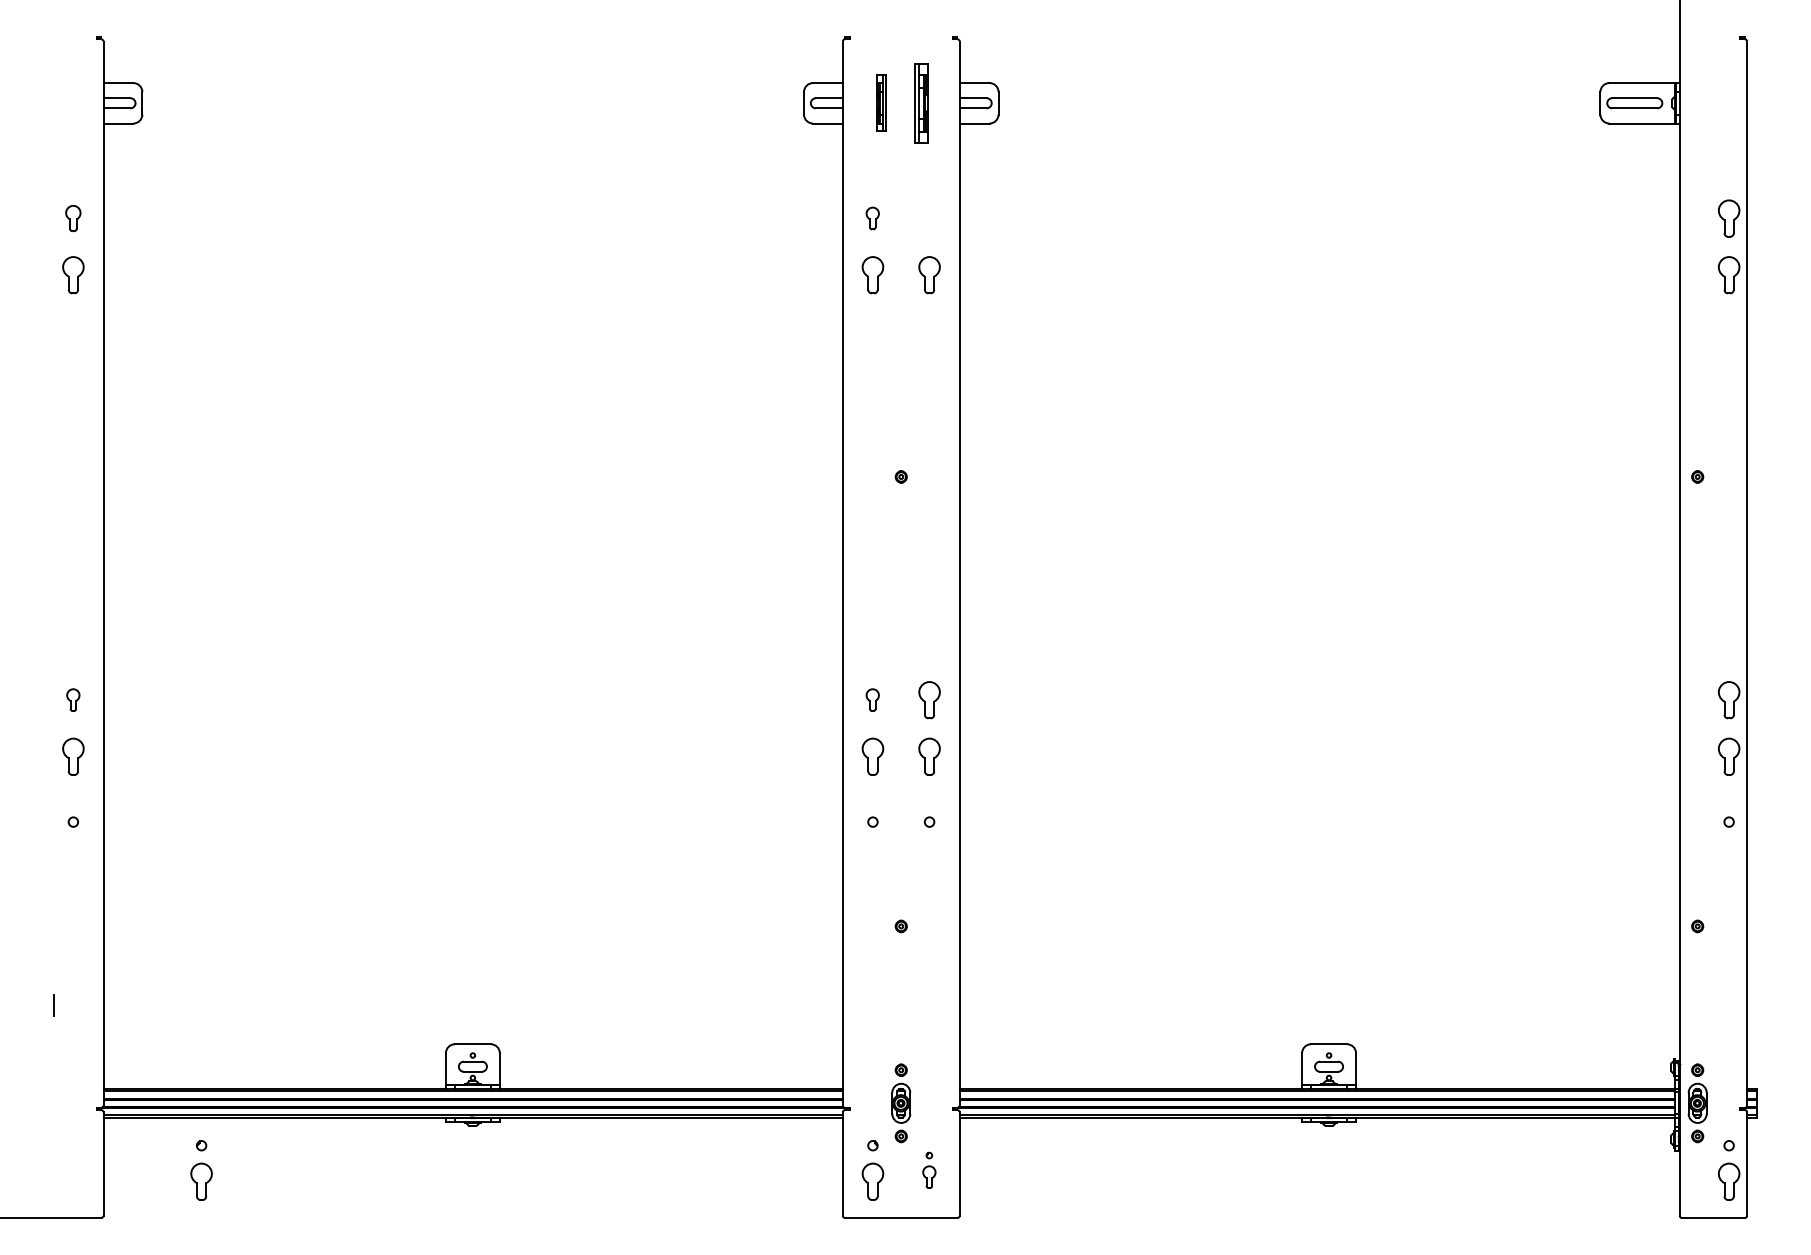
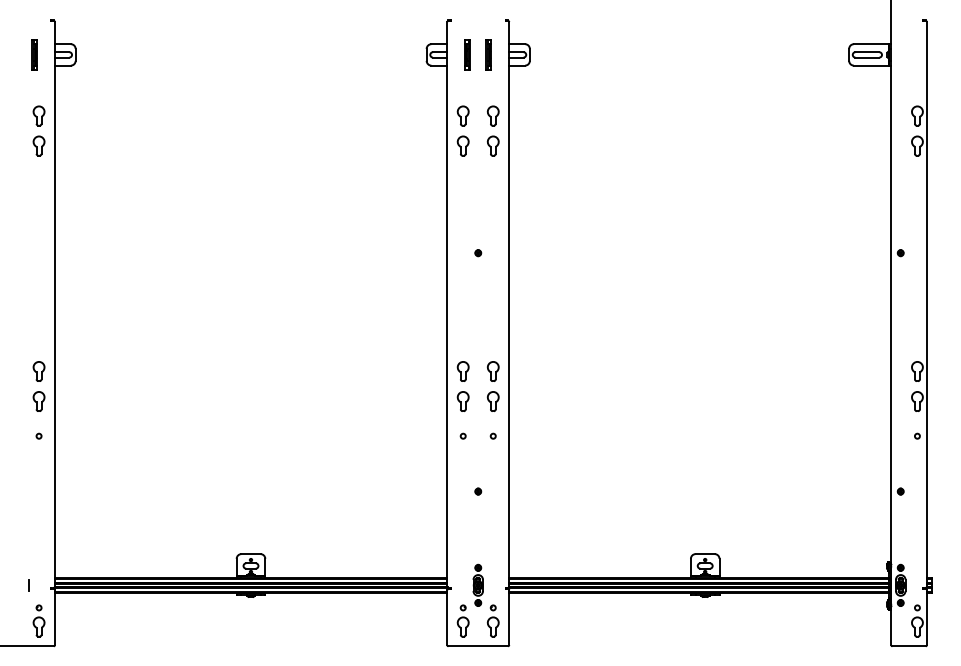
part: (64, 102) -> (34, 54), added
part: (920, 102) -> (488, 54), size x0.71
part: (72, 217) -> (38, 115), size x1.43
part: (871, 217) -> (462, 115), size x1.67
part: (928, 217) -> (492, 115), added
part: (72, 700) -> (38, 371), size x1.67
part: (871, 700) -> (462, 371), size x1.67
line: (53, 1005) -> (28, 585), moved
part: (200, 1169) -> (38, 620), moved
part: (928, 1169) -> (492, 620), size x1.67

